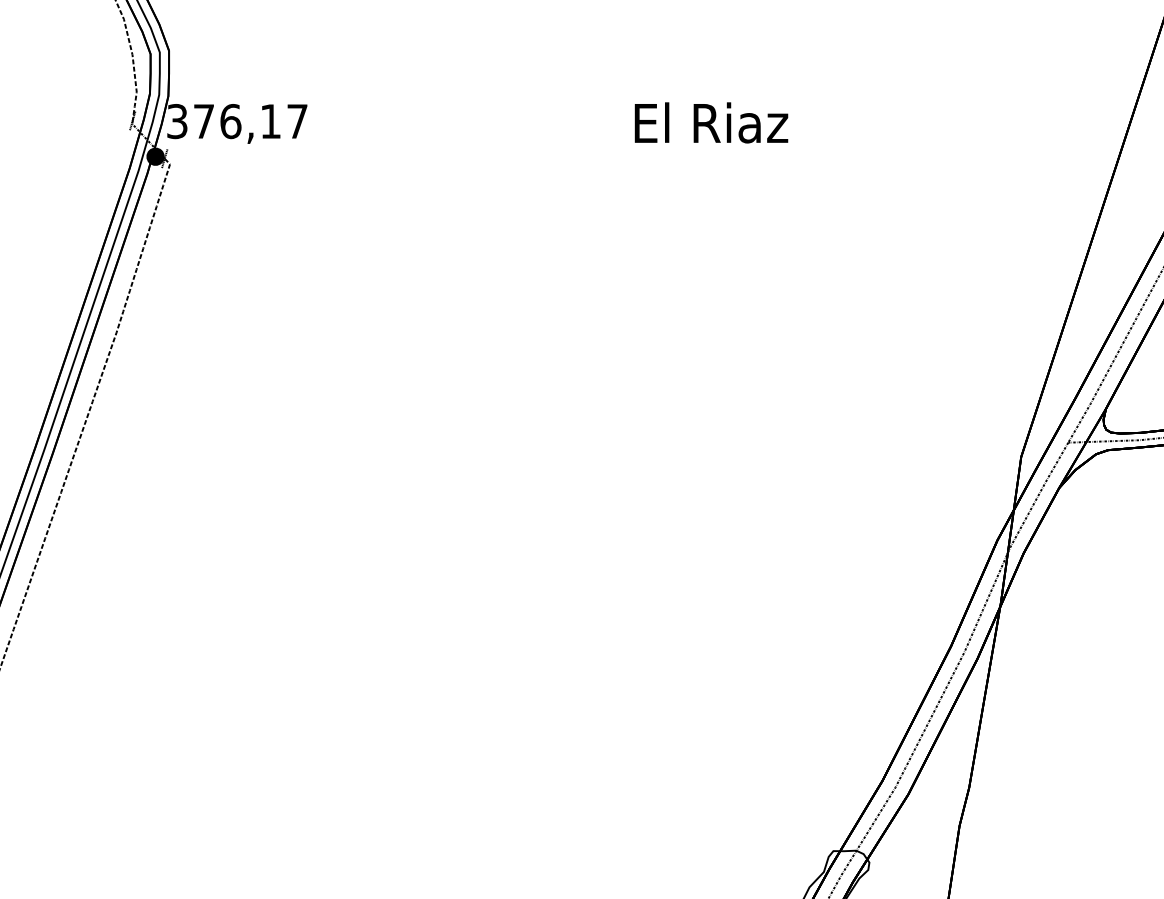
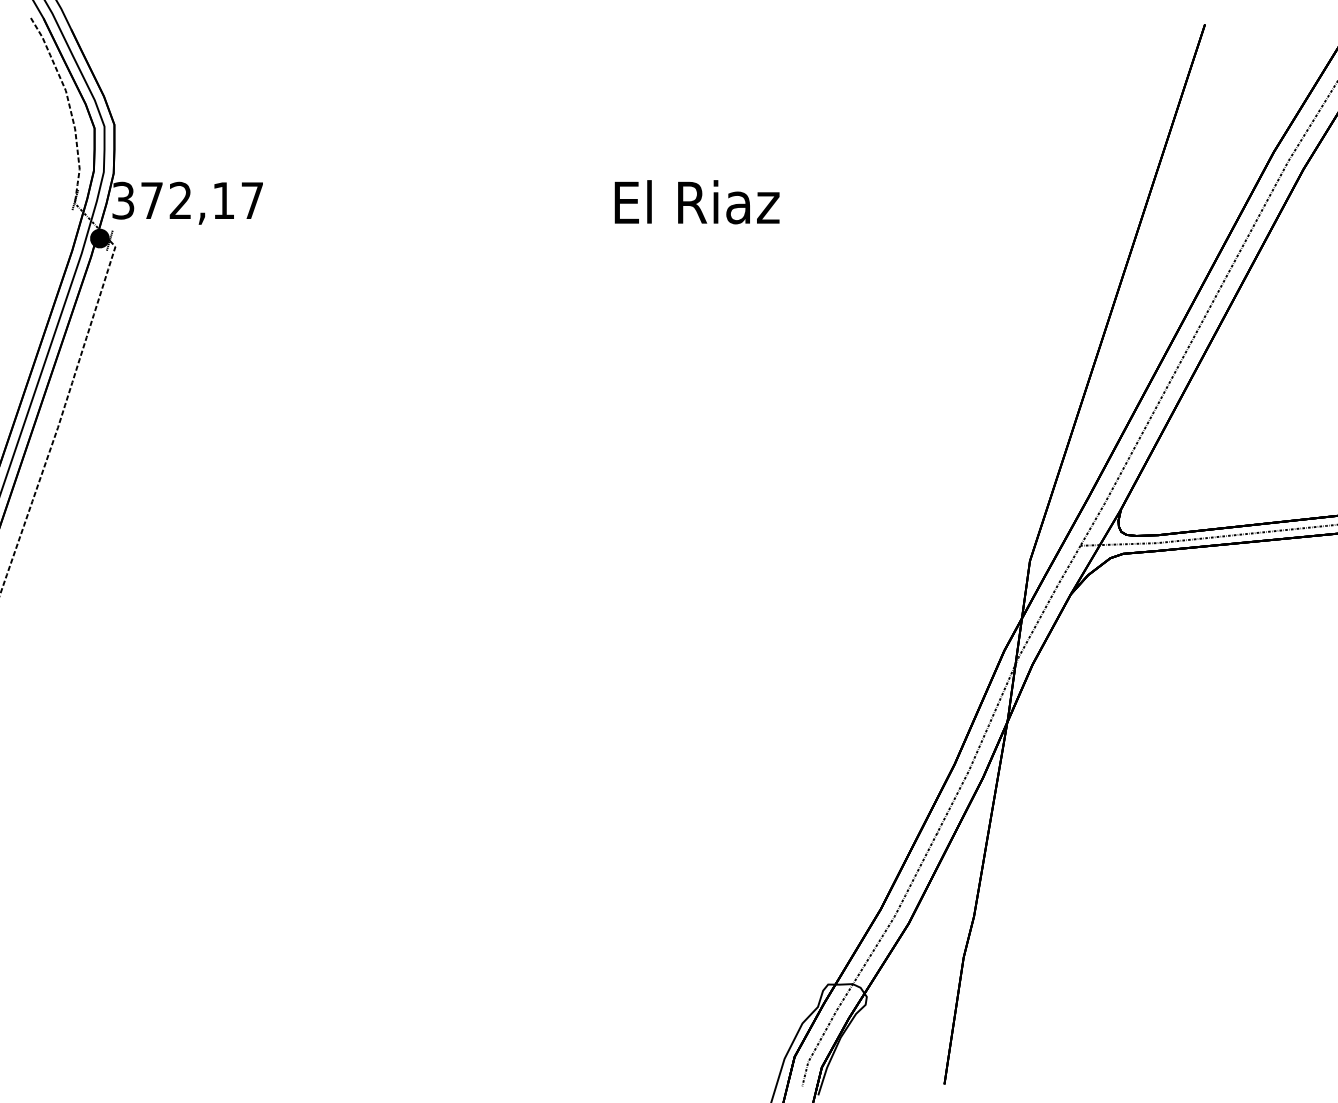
text: (230, 121) -> (180, 200), 376,17 -> 372,17

